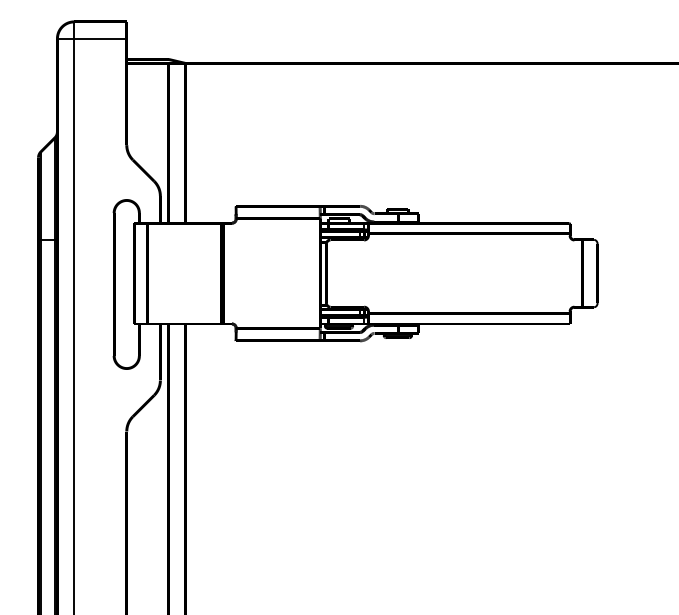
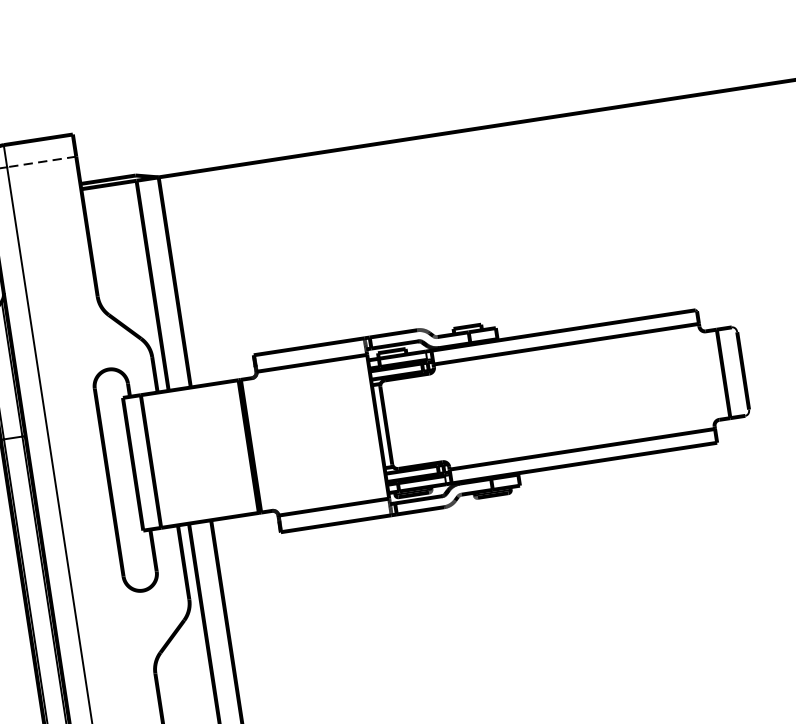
line: (100, 38) -> (41, 161), solid -> dashed

